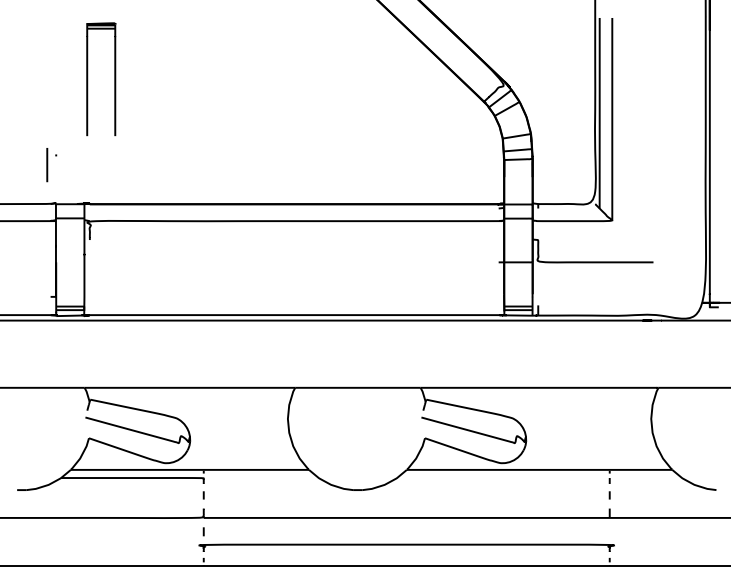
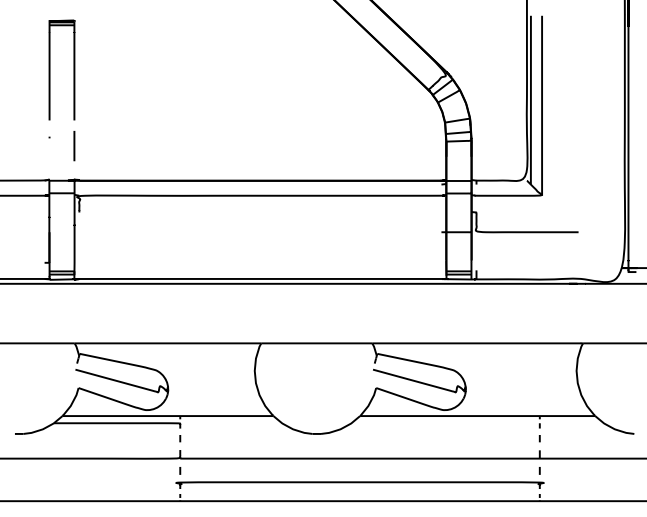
part: (88, 79) -> (50, 70), moved
line: (47, 165) -> (74, 146), moved
curve: (609, 531) -> (539, 470), added

